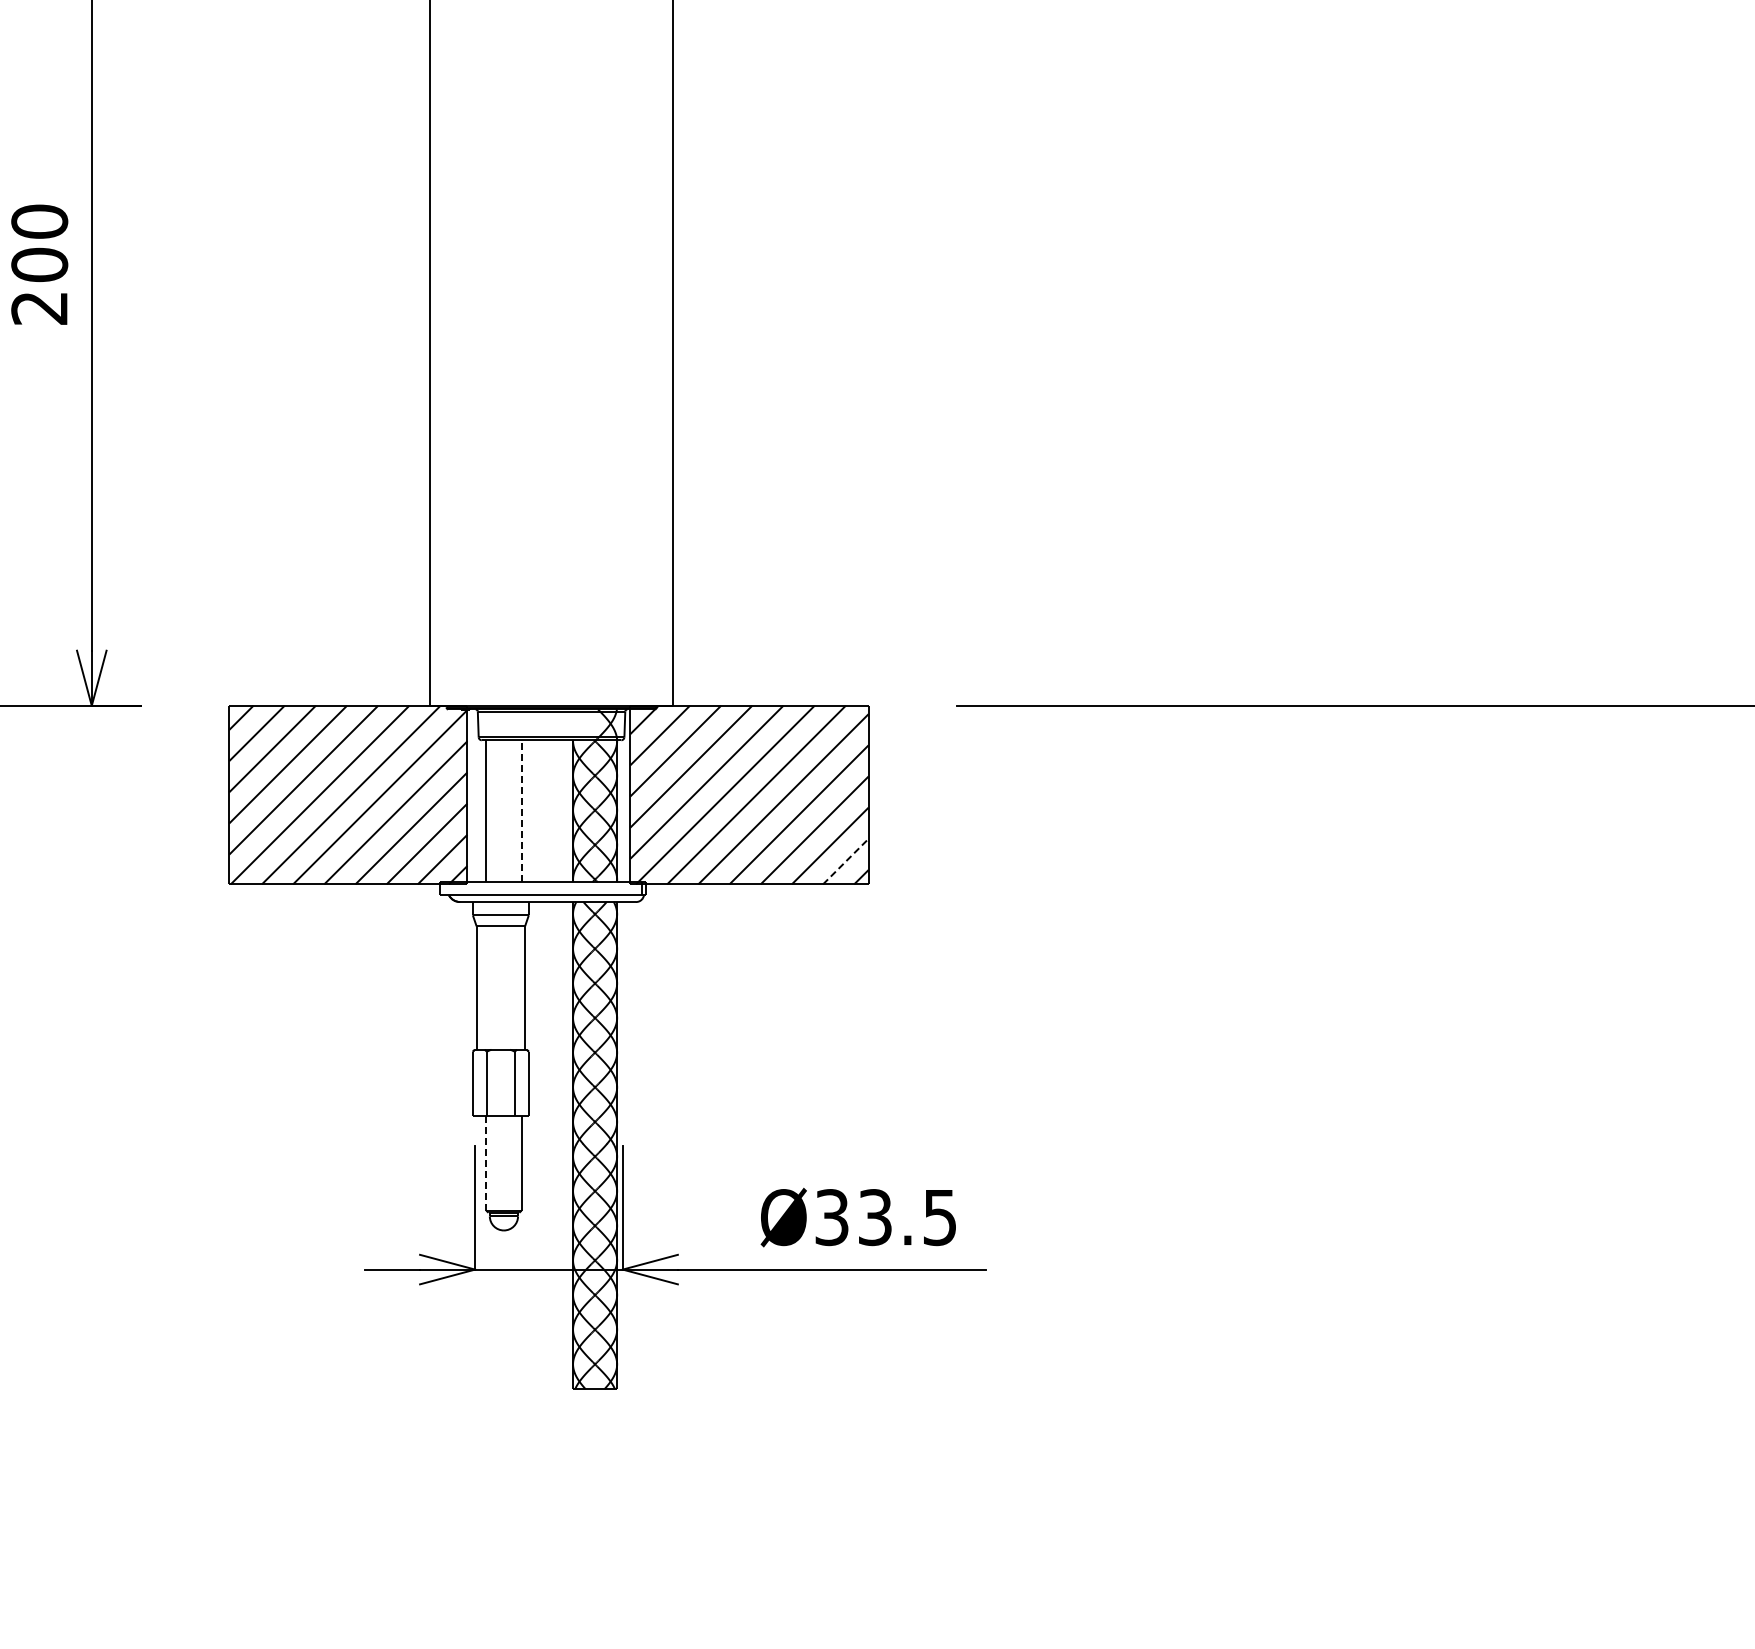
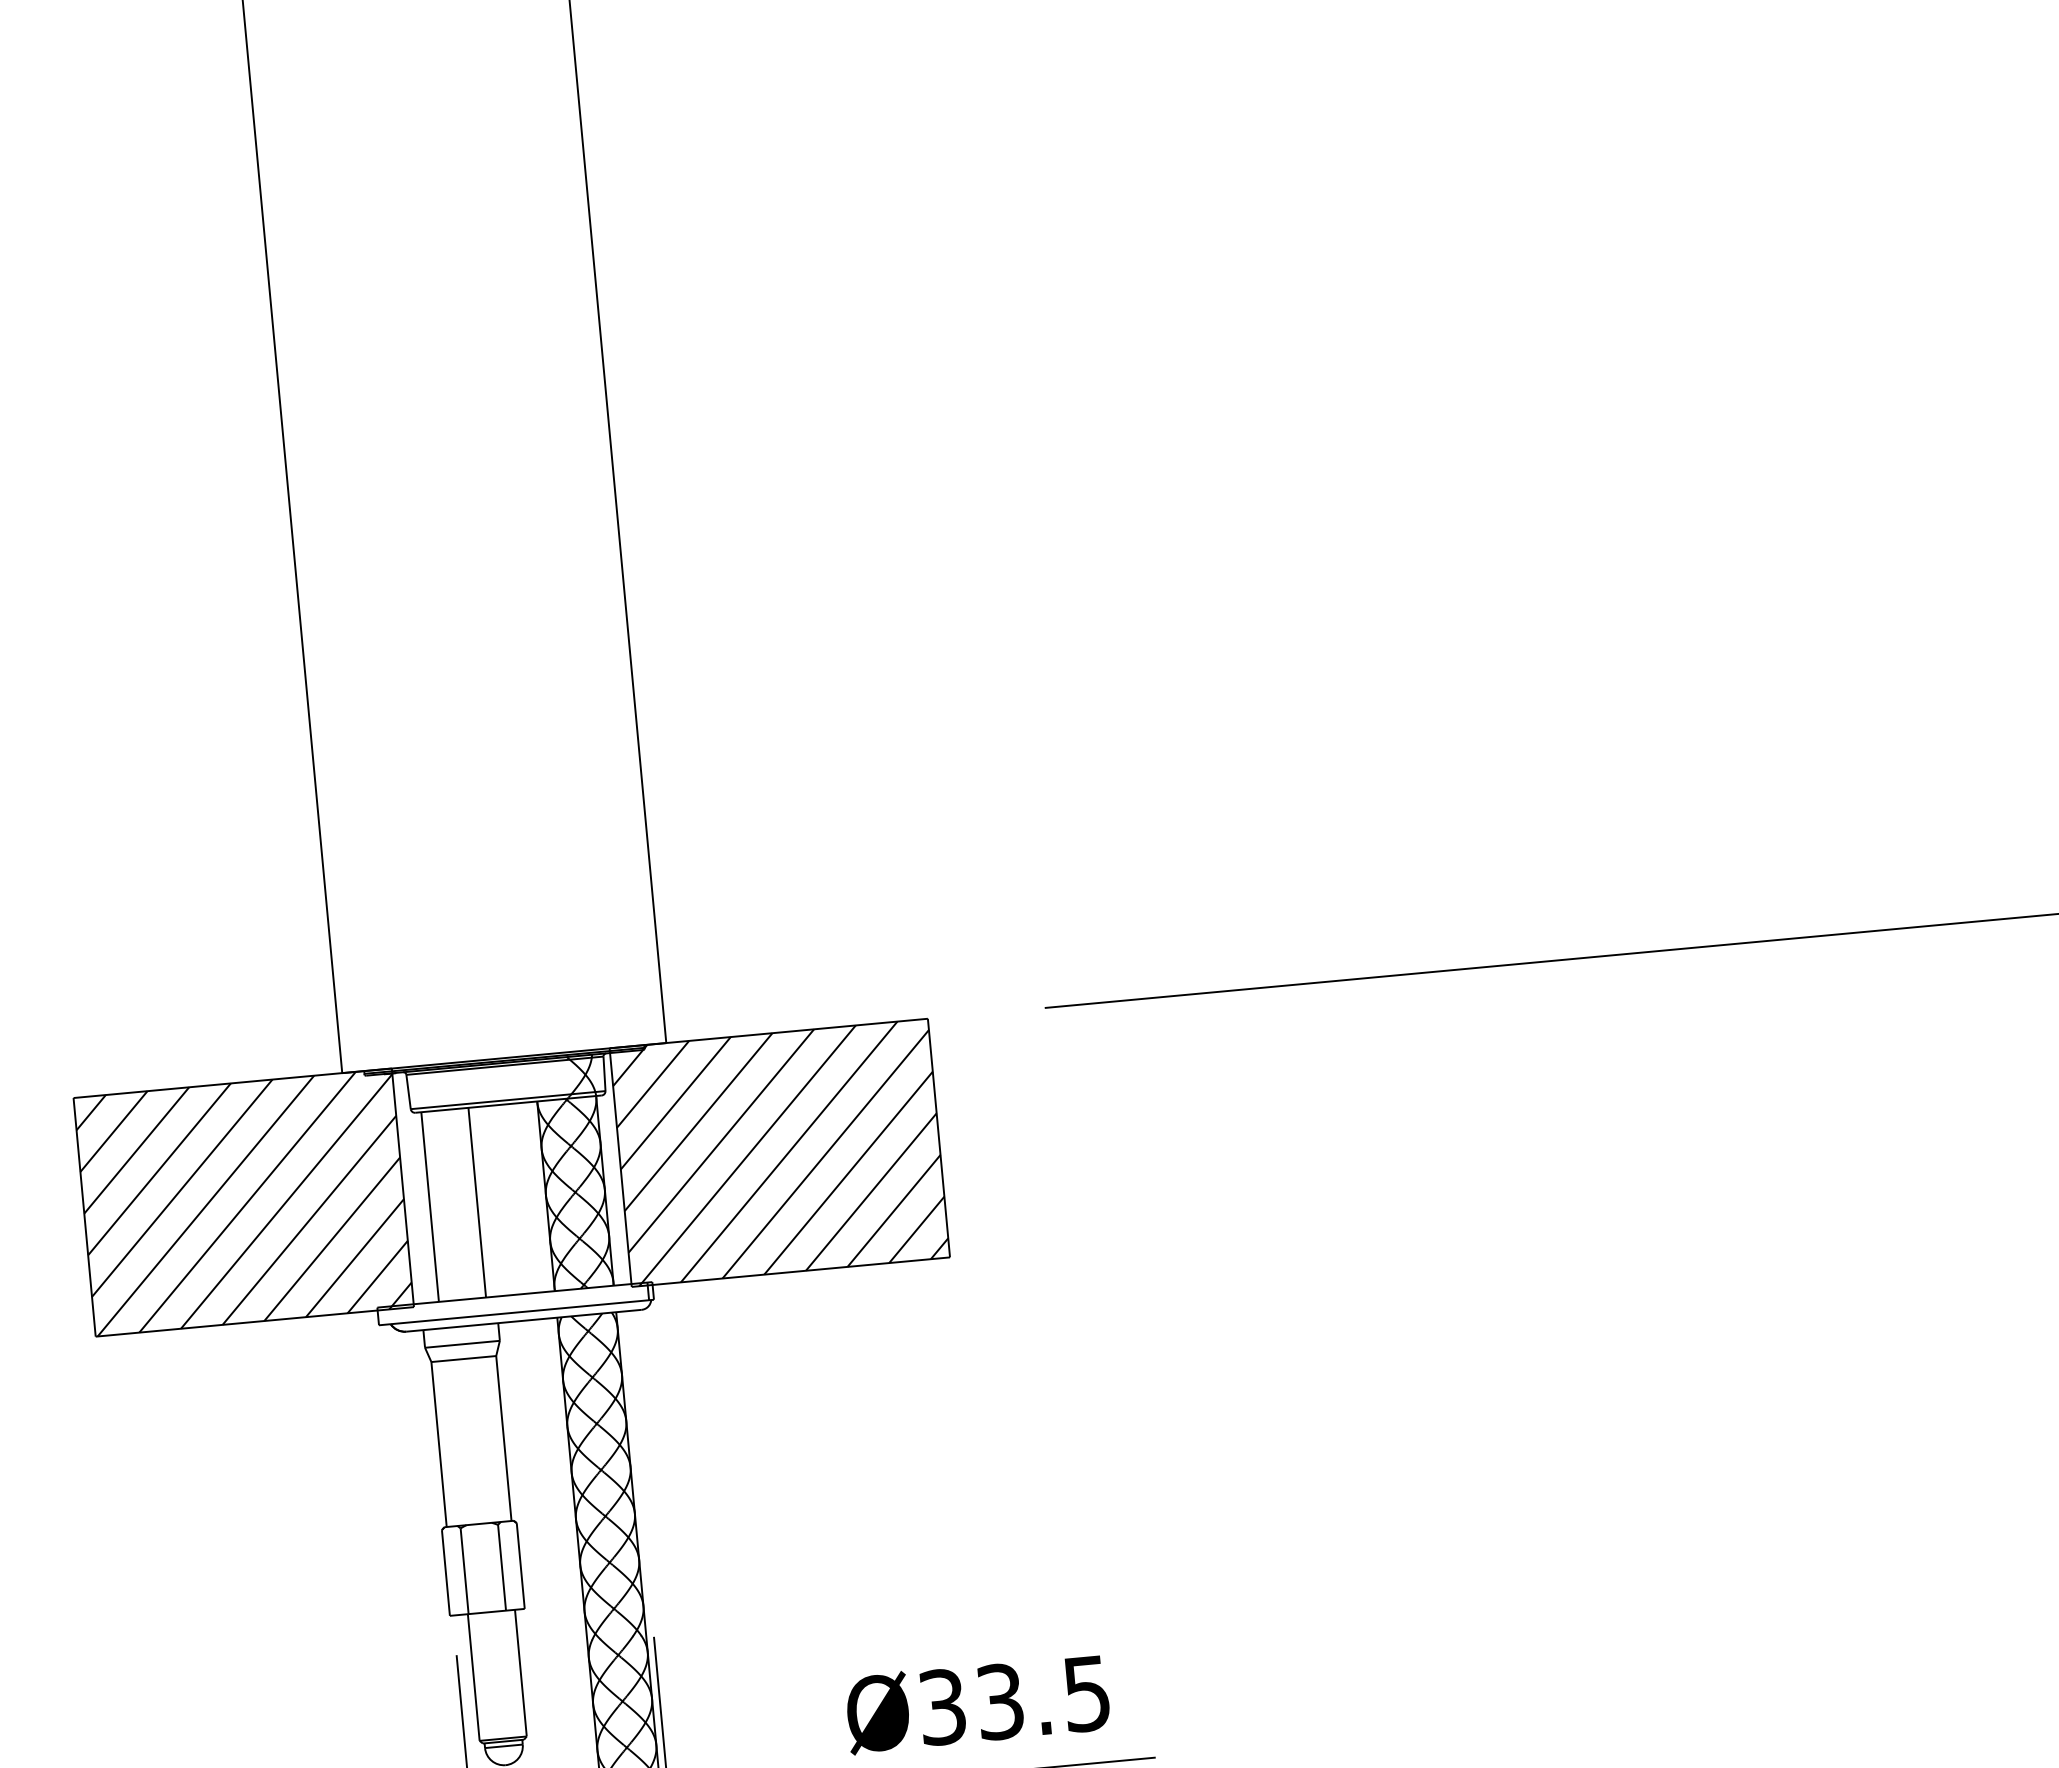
line: (521, 811) -> (477, 1203), dashed -> solid
line: (846, 861) -> (917, 1229), dashed -> solid
line: (486, 1162) -> (473, 1676), dashed -> solid

